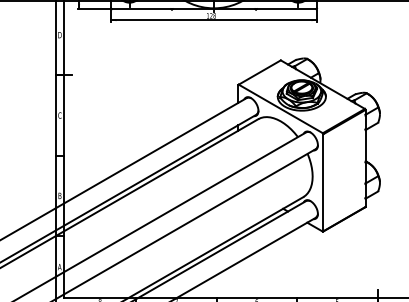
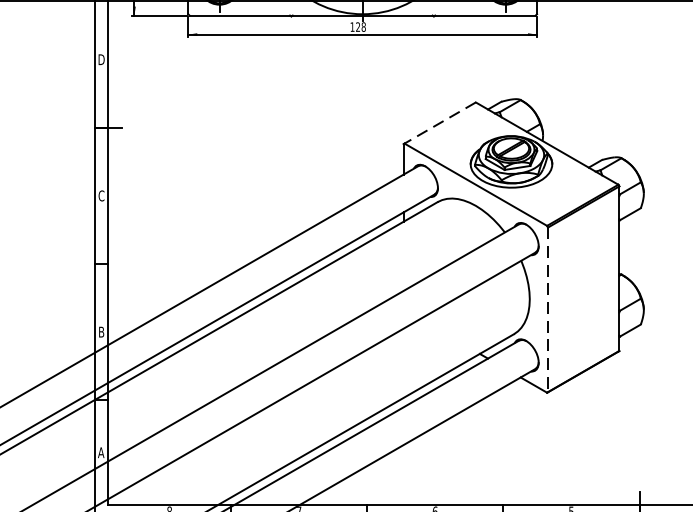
line: (259, 72) -> (439, 122), solid -> dashed
line: (323, 182) -> (548, 309), solid -> dashed

